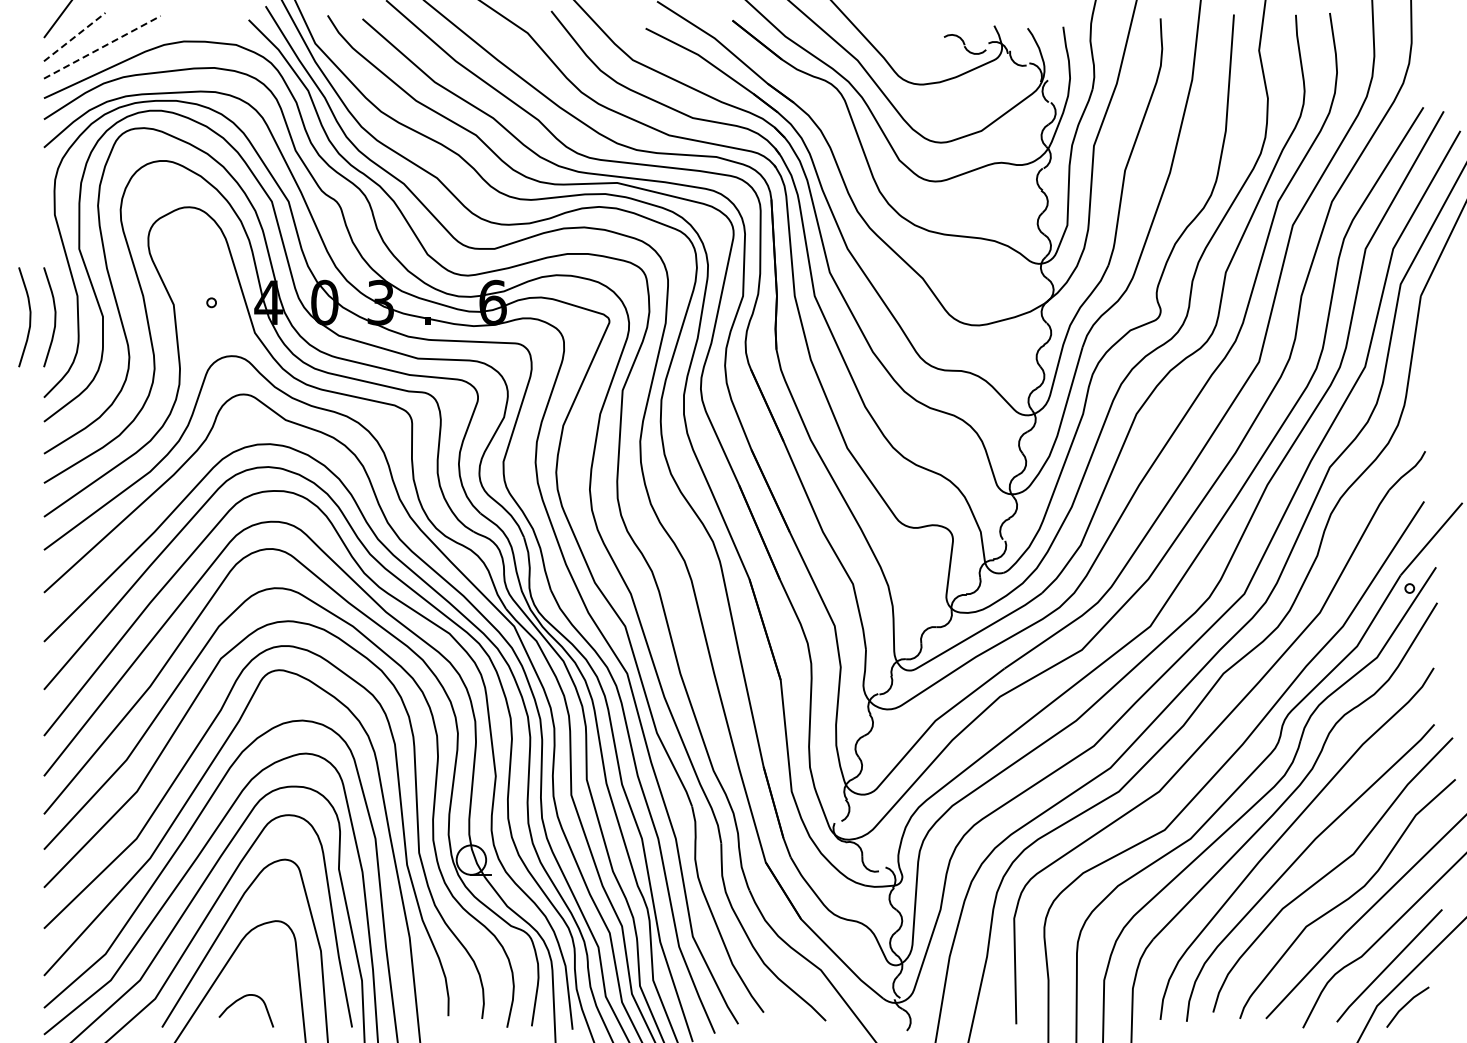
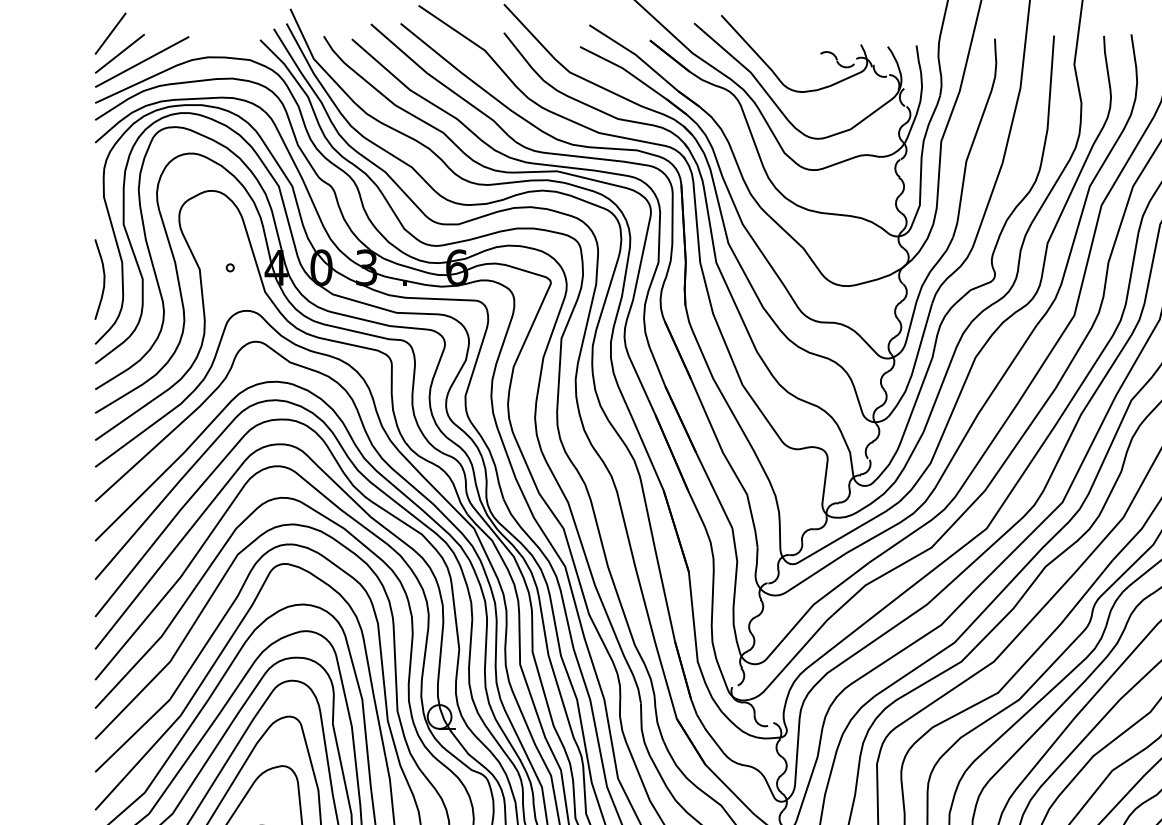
line: (75, 36) -> (120, 53), dashed -> solid
line: (102, 47) -> (142, 62), dashed -> solid
curve: (29, 317) -> (83, 279), removed

